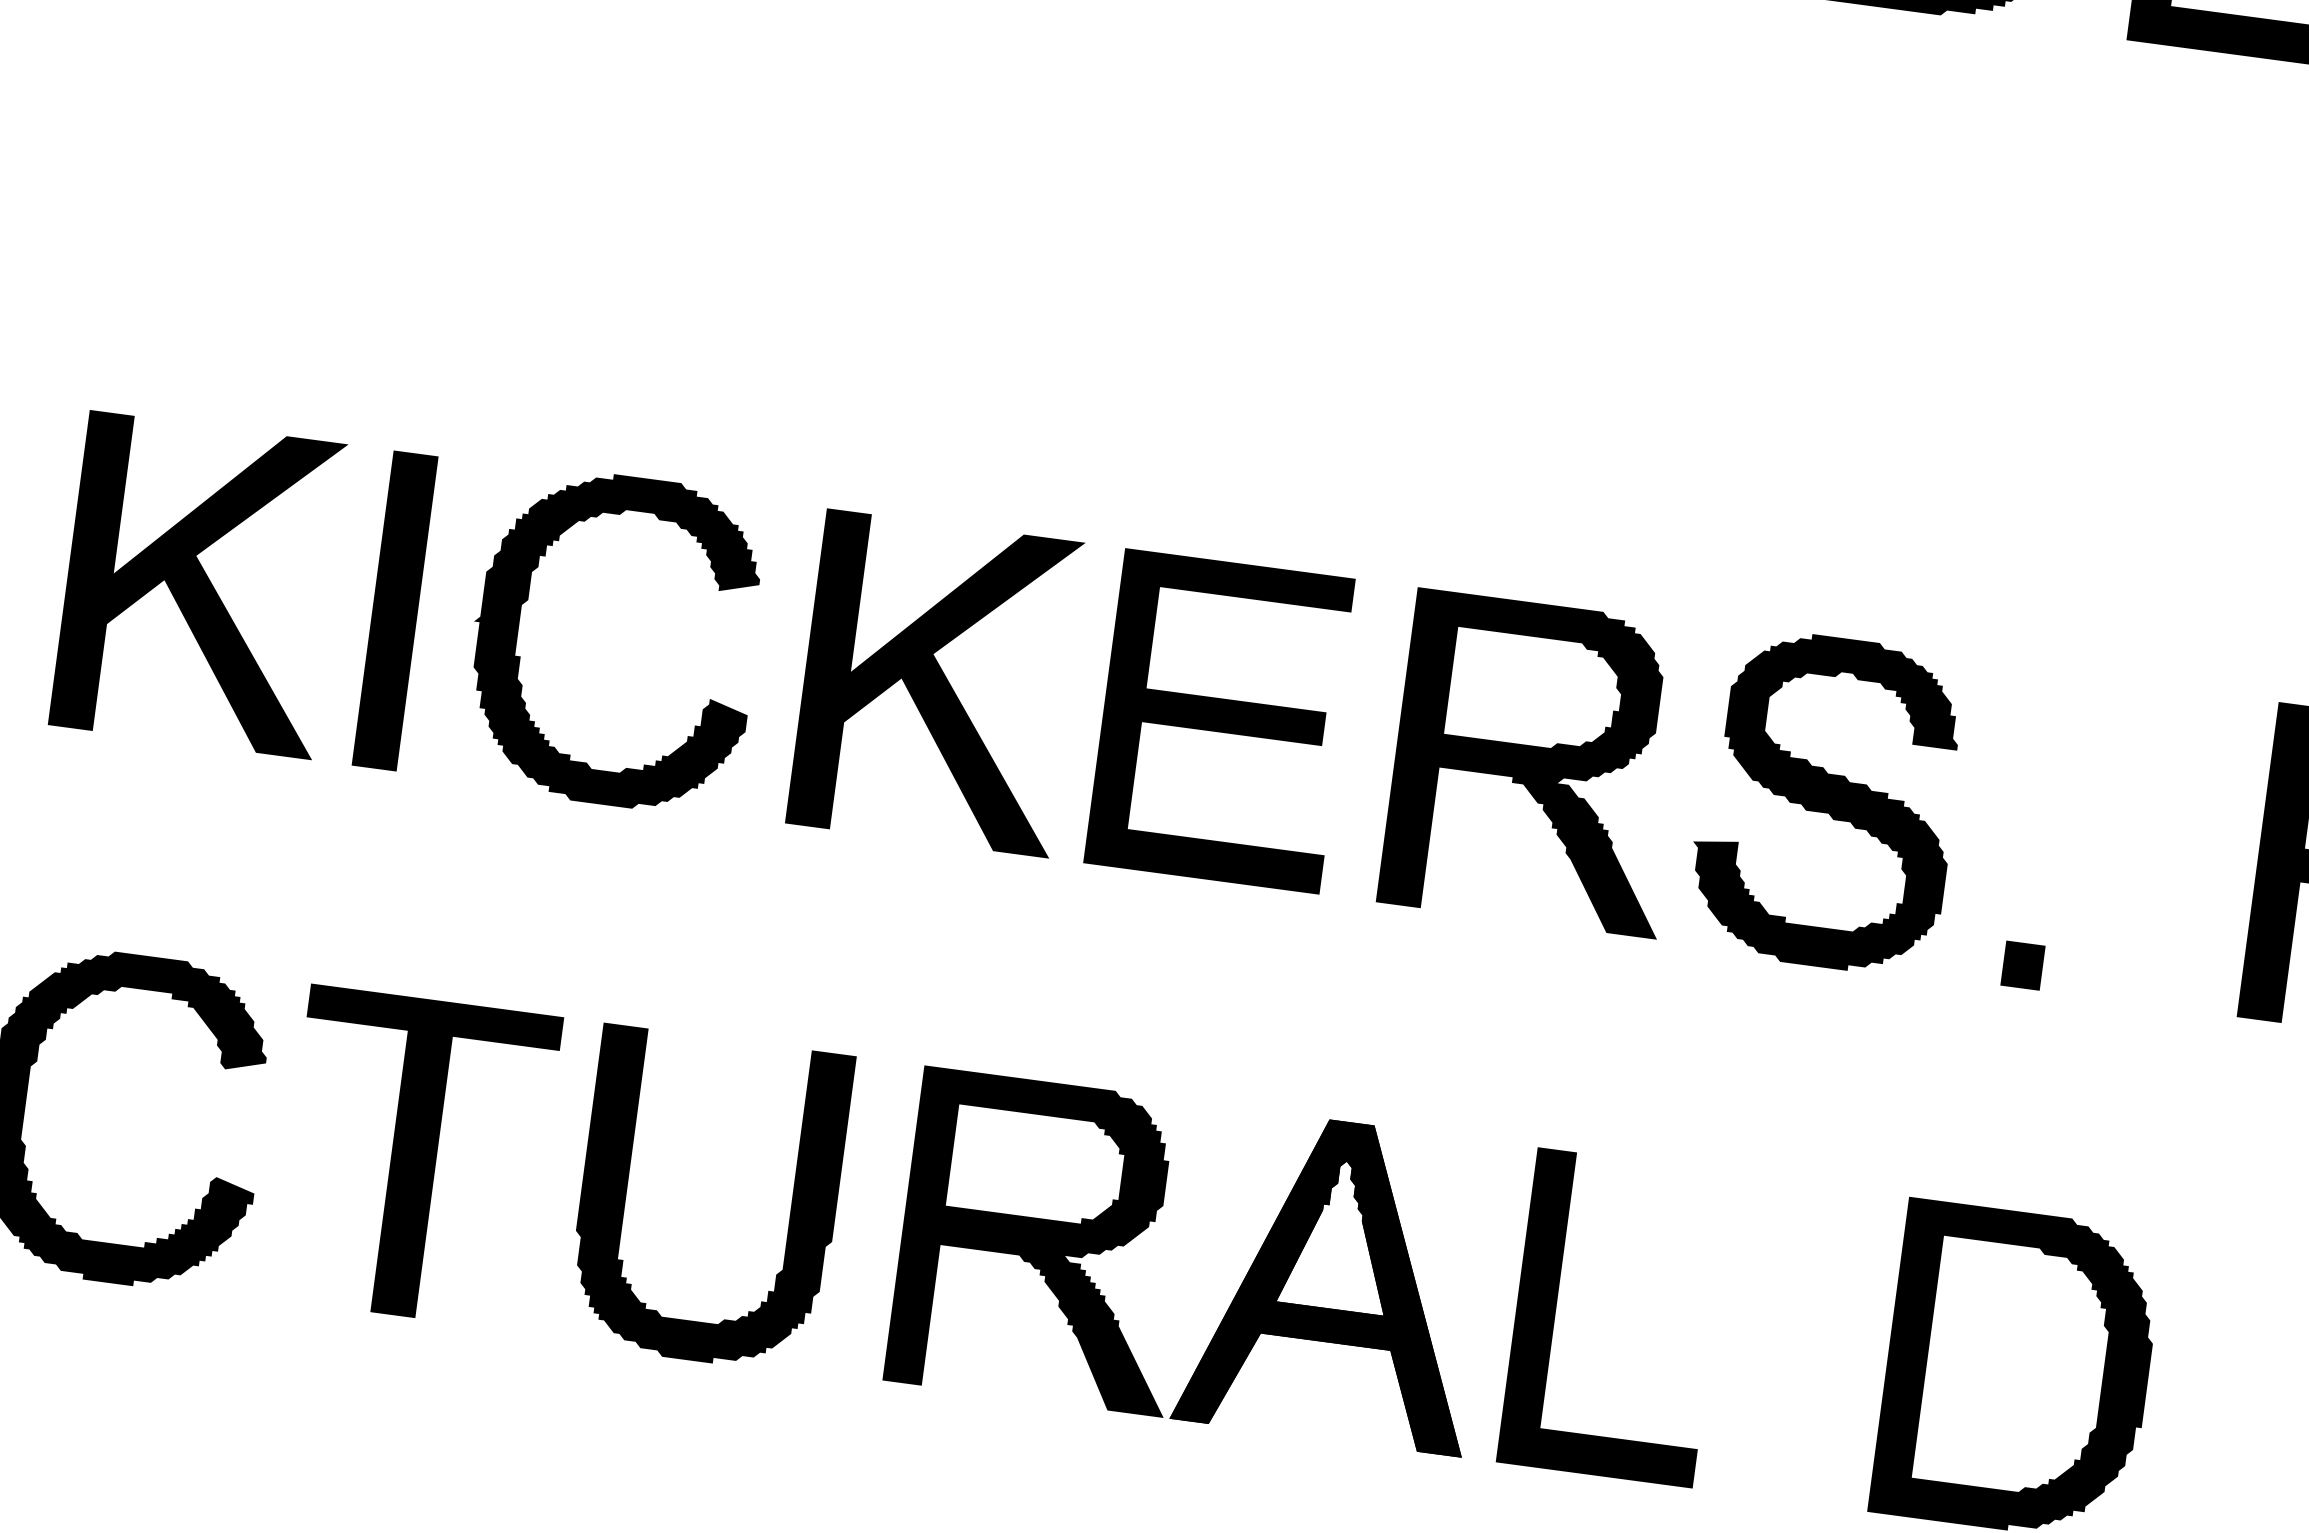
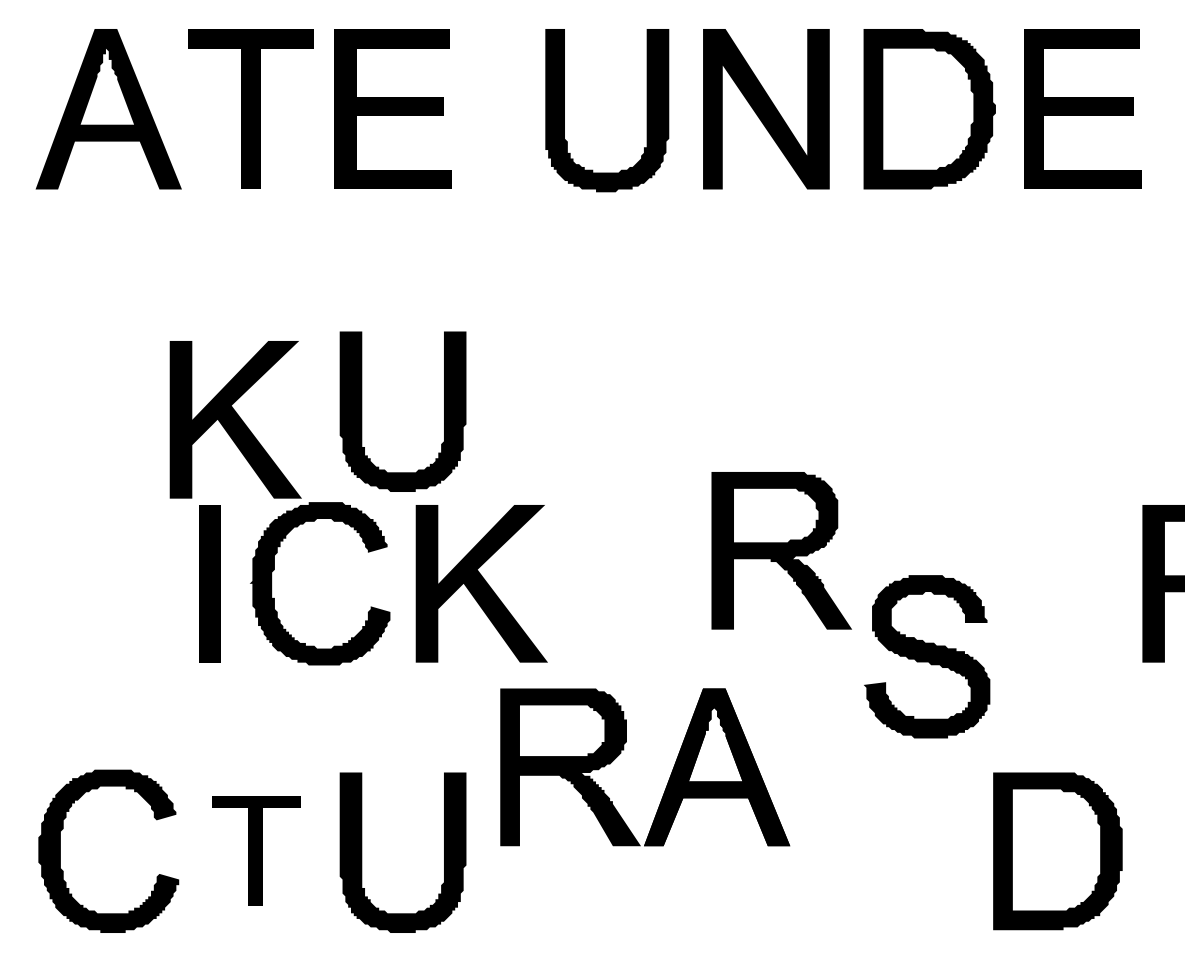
part: (489, 289) -> (235, 419), added
part: (745, 307) -> (362, 411), added
fill: (200, 584) -> (112, 583), removed
fill: (1223, 720) -> (624, 583), removed
part: (1536, 762) -> (781, 550), moved
part: (1828, 801) -> (927, 656), moved
fill: (2022, 965) -> (1033, 651), removed
part: (416, 1156) -> (256, 850), size x0.7
part: (1236, 1292) -> (668, 779), moved
fill: (1615, 1318) -> (856, 851), removed

